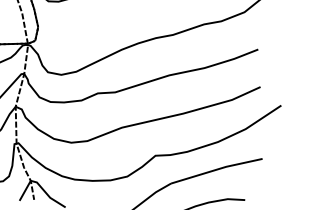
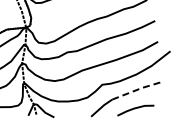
line: (217, 169) -> (137, 89), solid -> dashed

